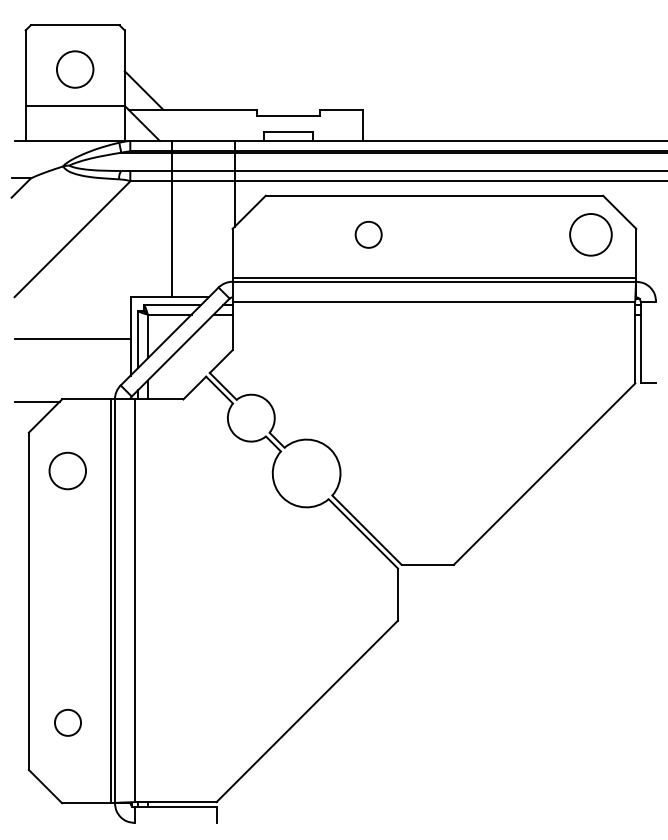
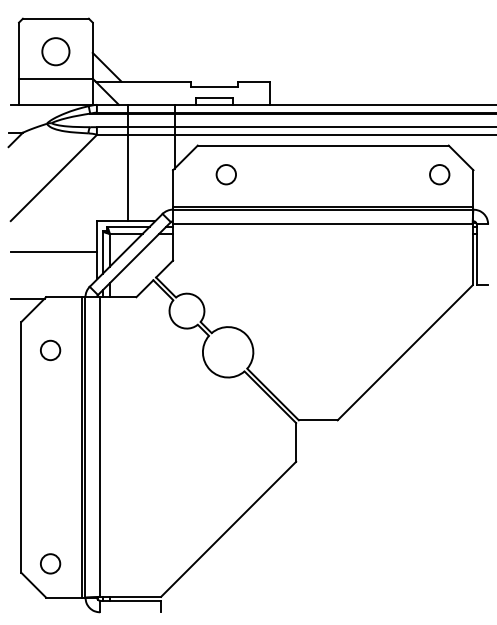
circle: (367, 234) -> (225, 174), moved
circle: (590, 234) -> (439, 174), size x0.62
circle: (67, 471) -> (50, 350), size x0.71
circle: (67, 722) -> (50, 563), moved

